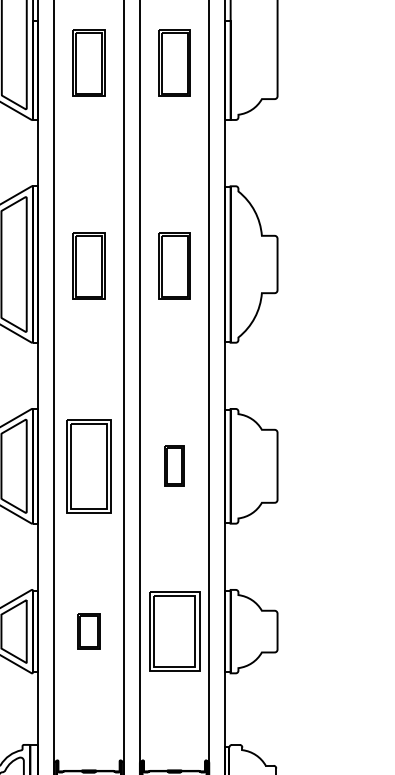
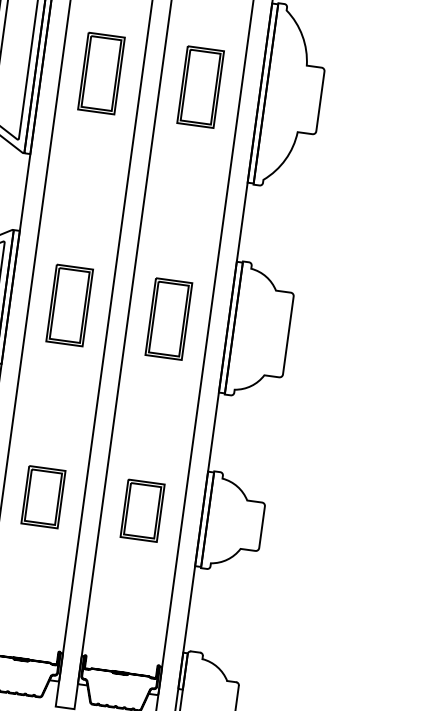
part: (88, 465) -> (69, 304), size x0.71
part: (174, 465) -> (168, 318), size x1.67
part: (88, 631) -> (42, 497), size x1.43
part: (174, 631) -> (142, 510), size x0.62

